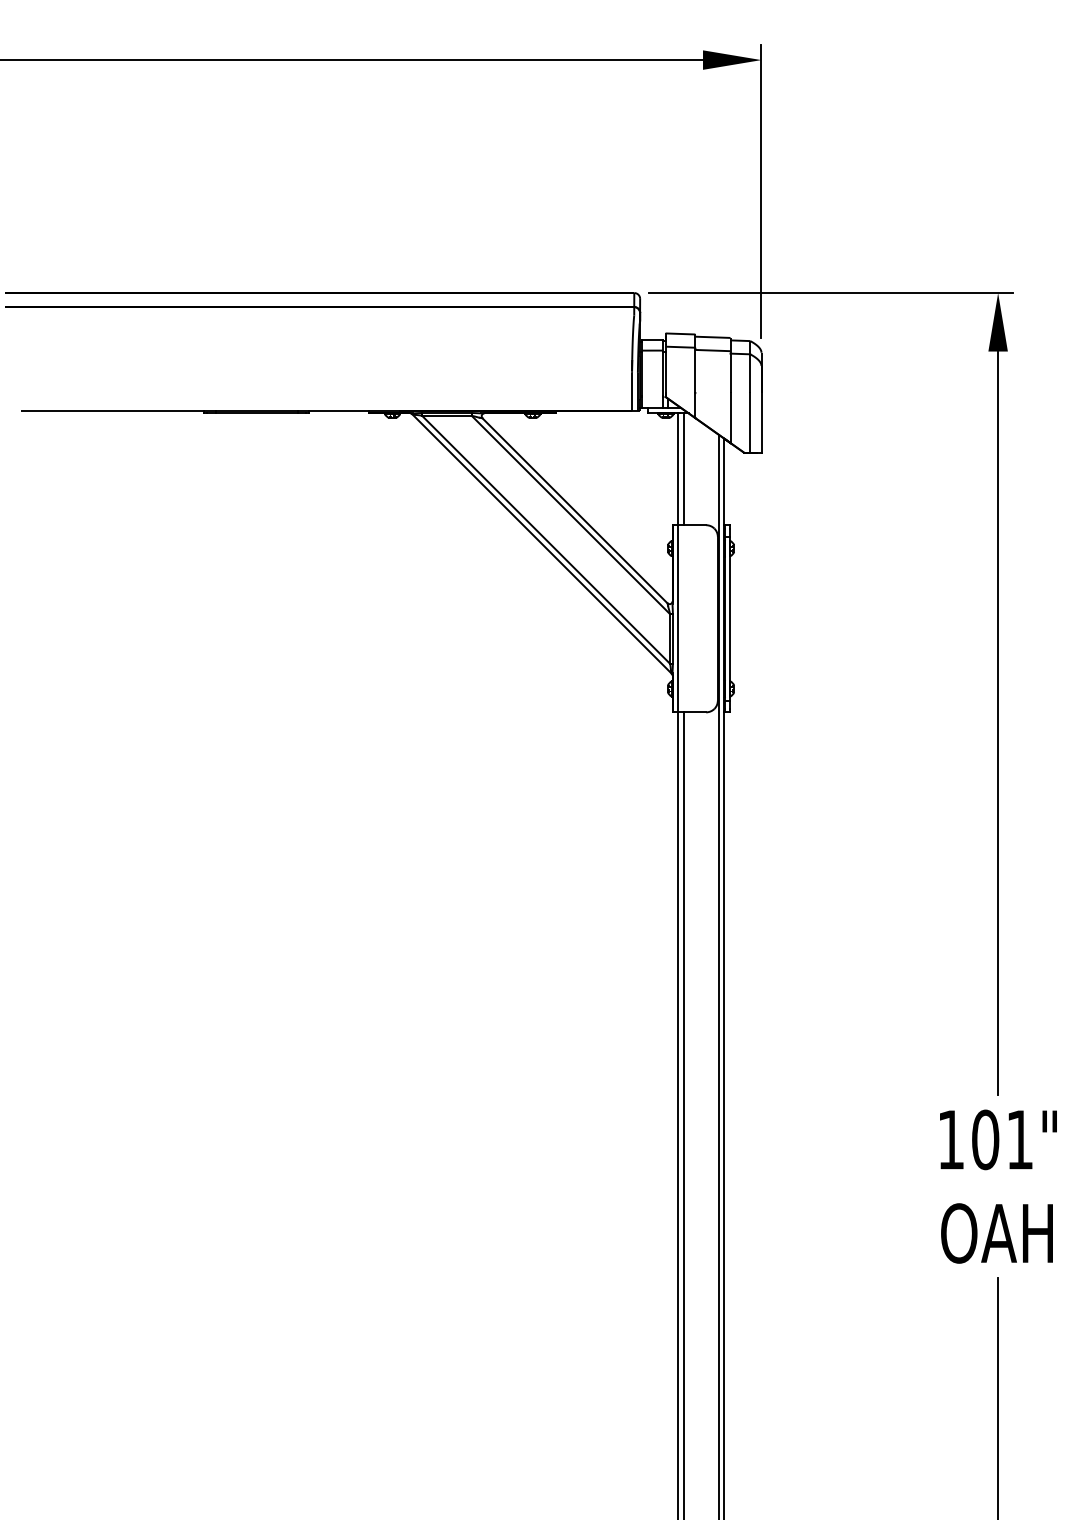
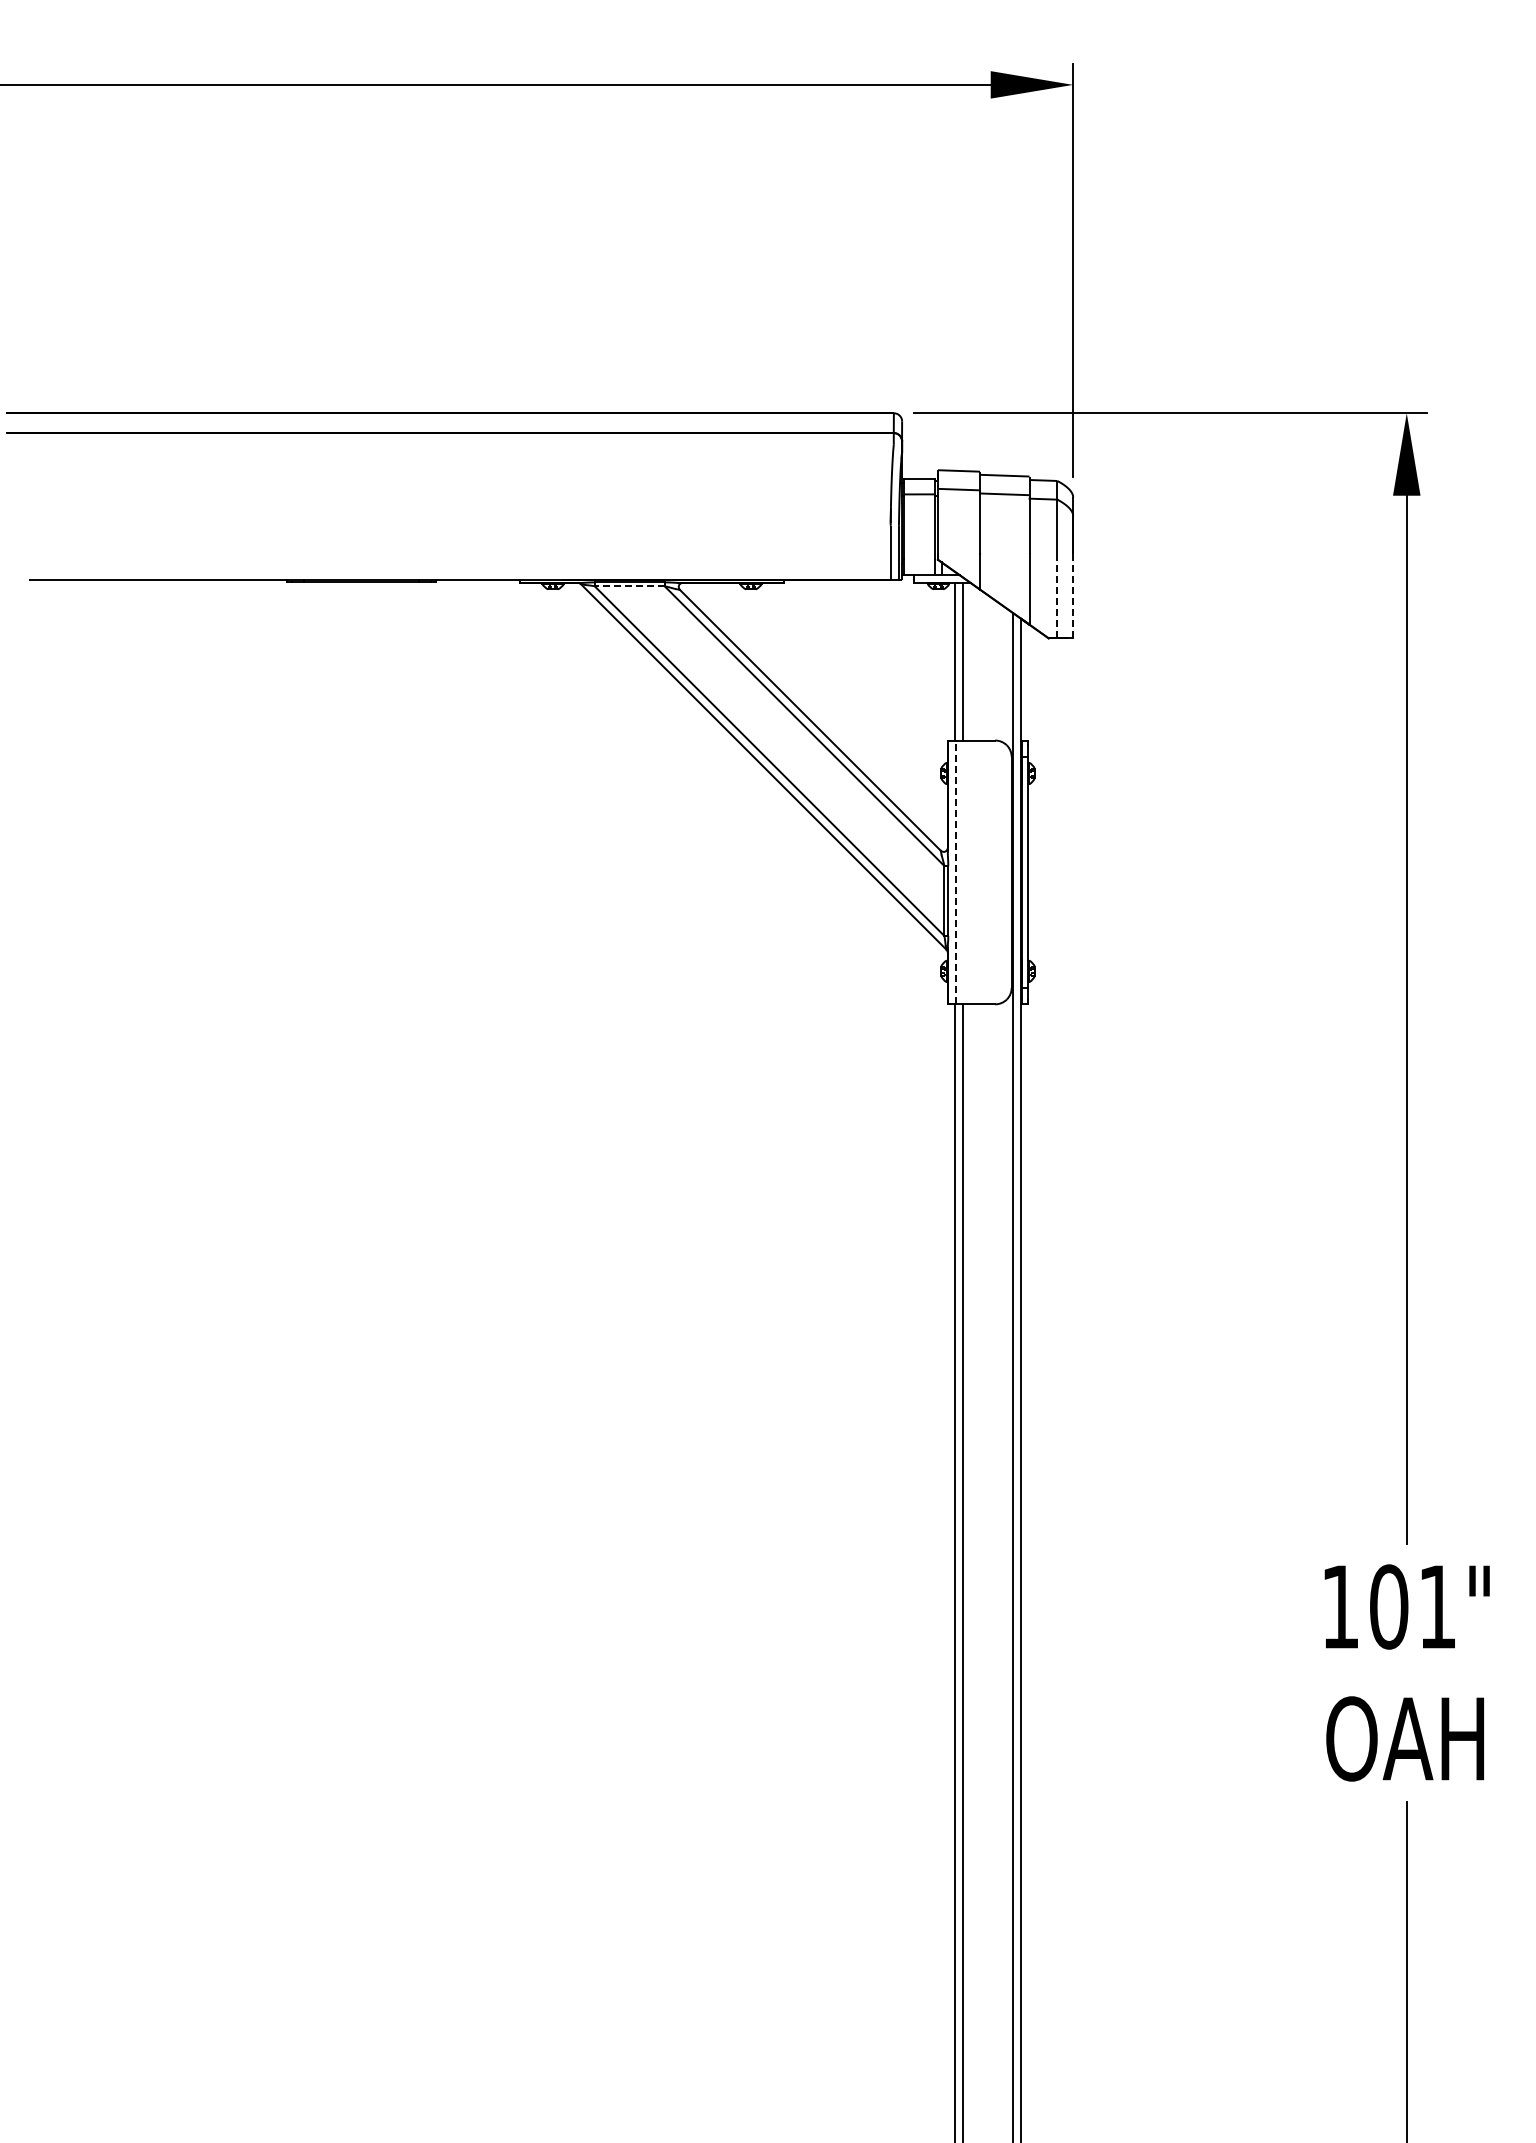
line: (446, 415) -> (629, 586), solid -> dashed
line: (750, 422) -> (1057, 595), solid -> dashed
line: (761, 422) -> (1073, 595), solid -> dashed
line: (678, 618) -> (956, 872), solid -> dashed

